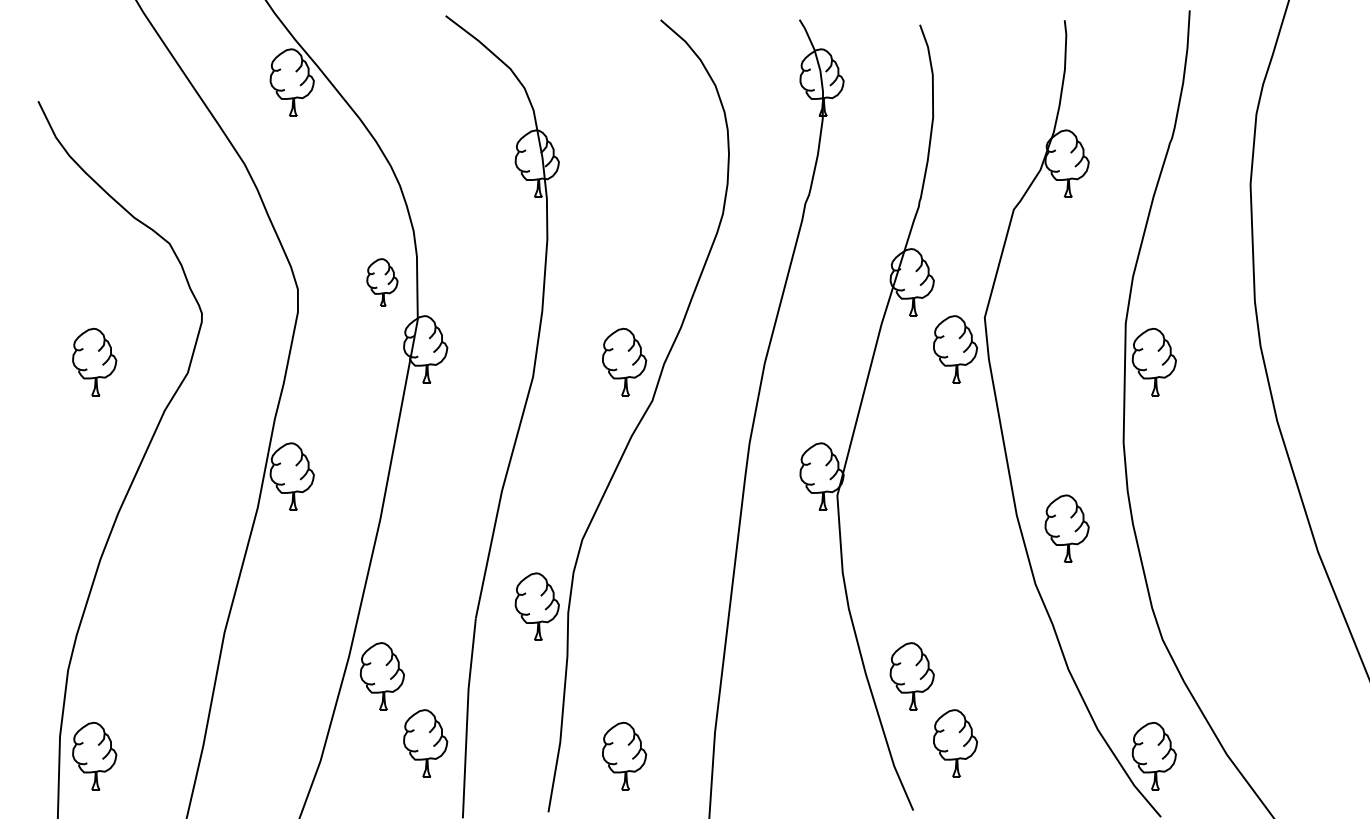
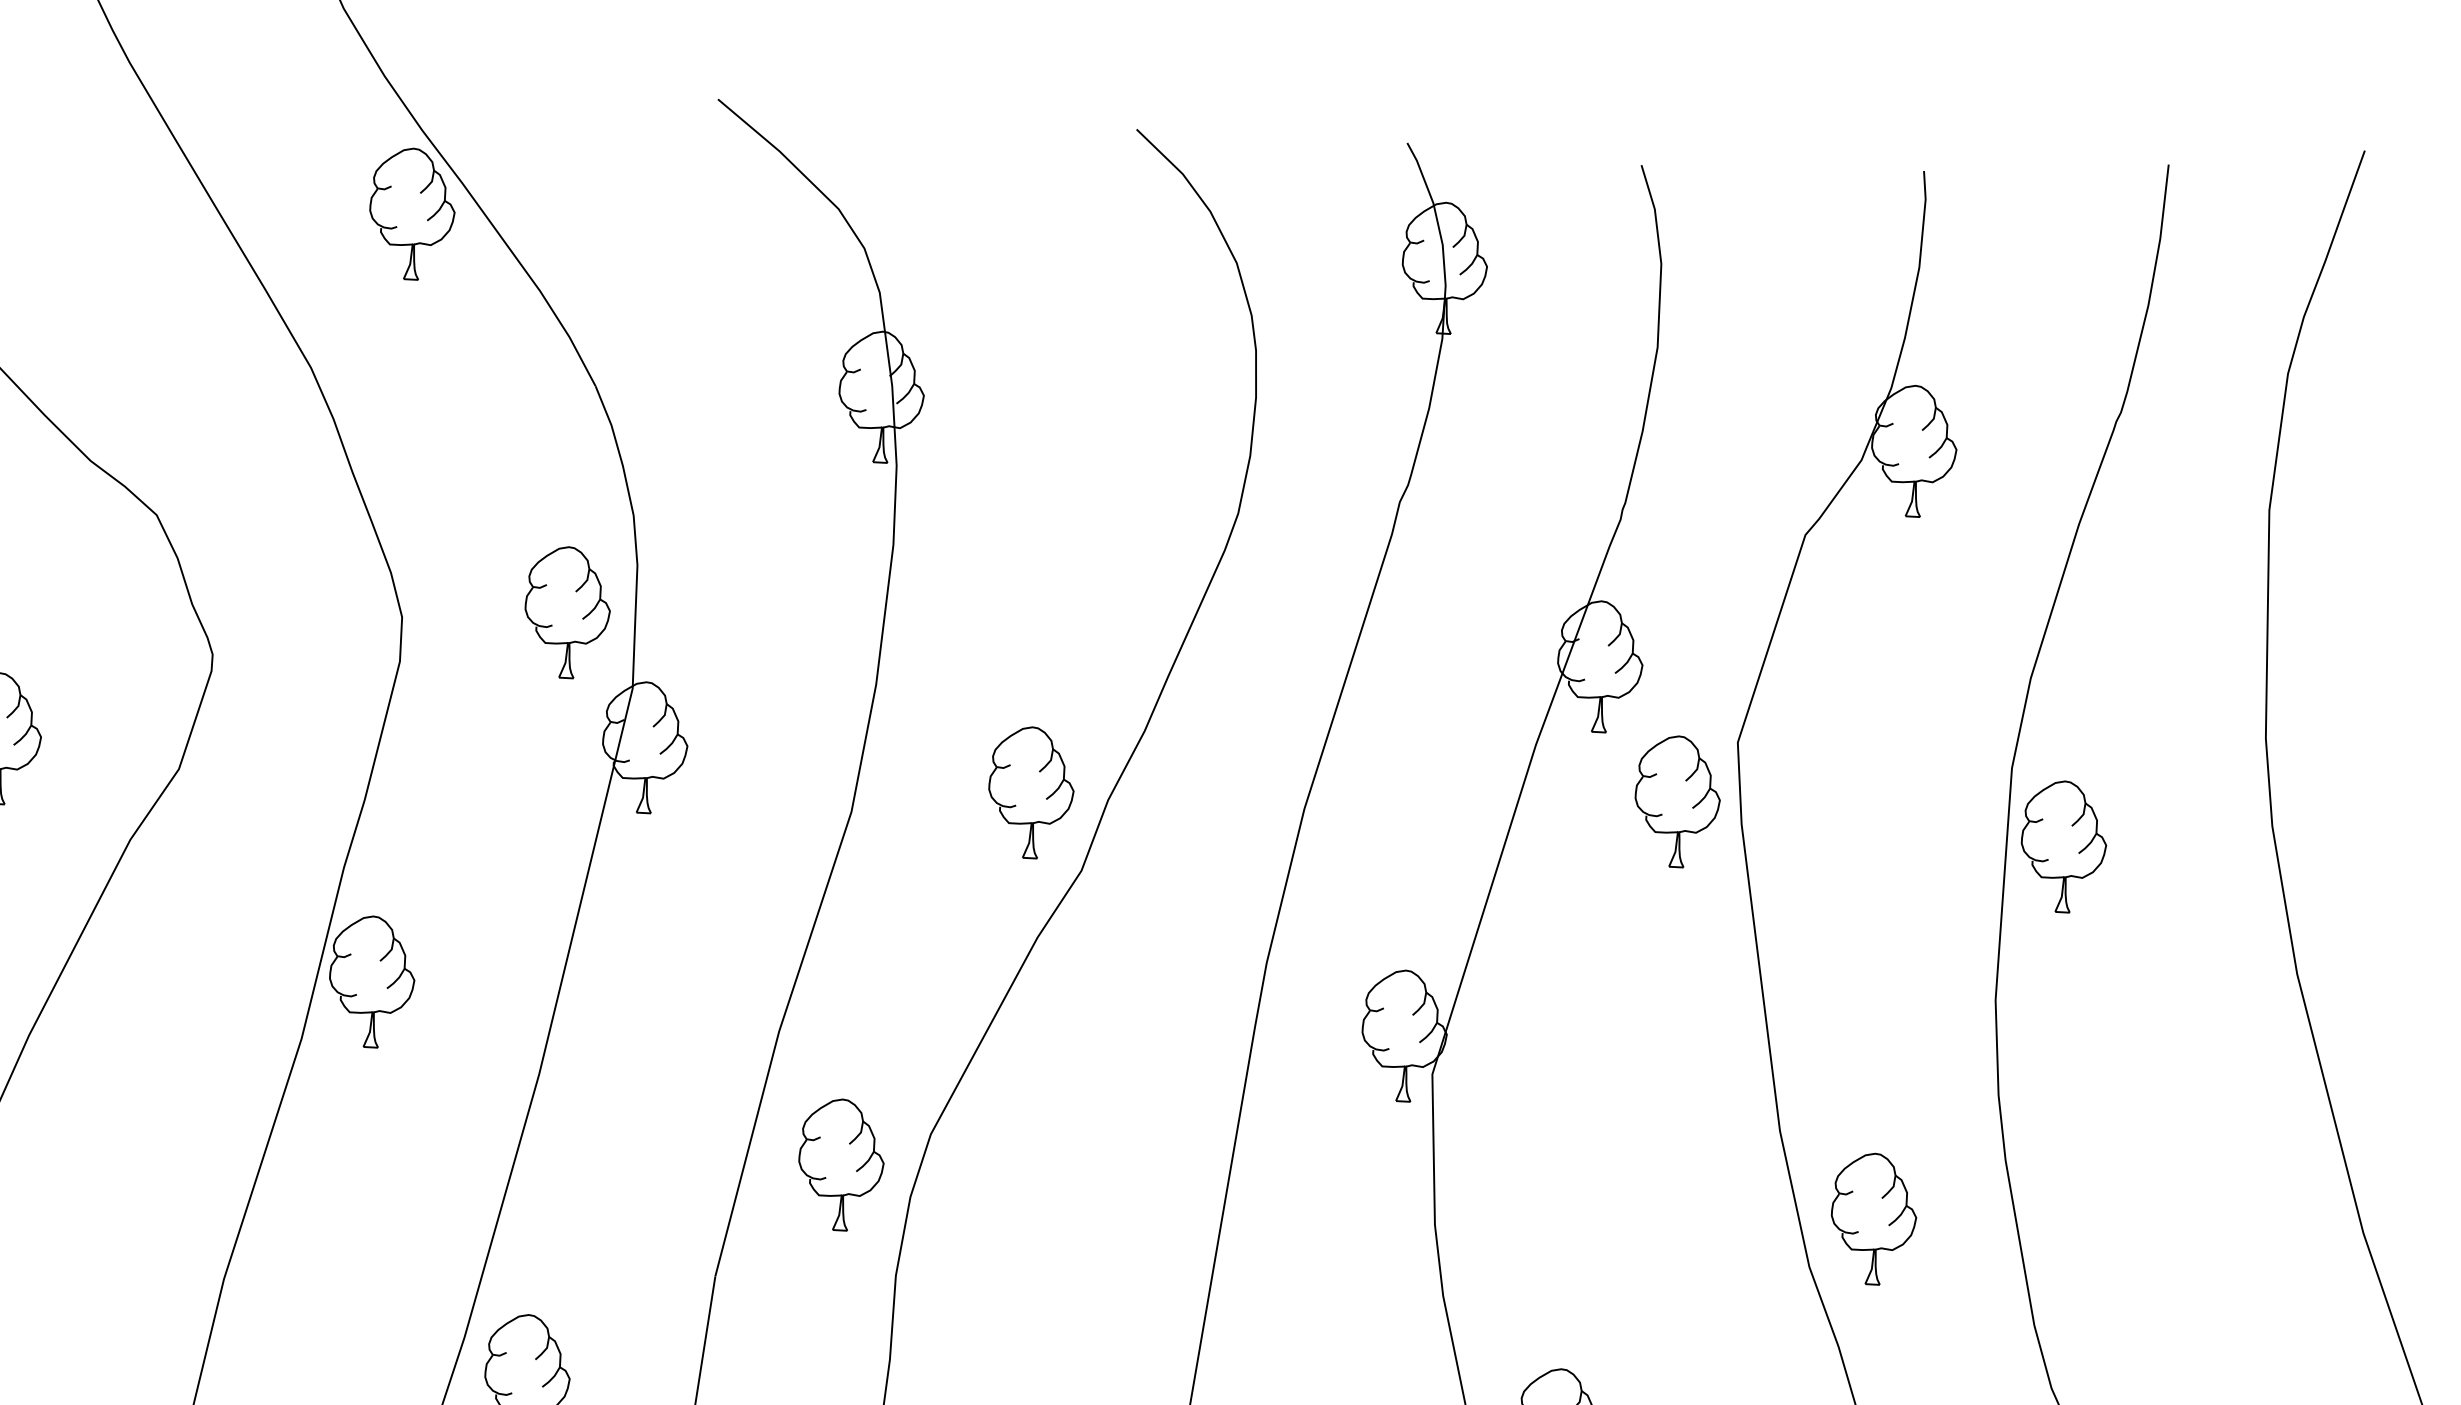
part: (382, 282) -> (567, 612), size x1.43
part: (1066, 528) -> (1872, 1218), moved
part: (536, 606) -> (839, 1164), moved

